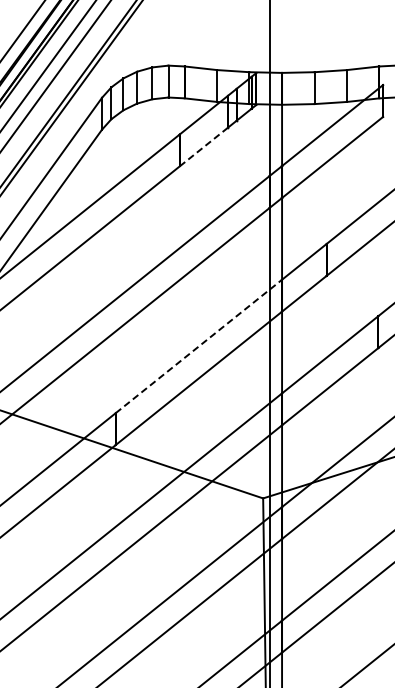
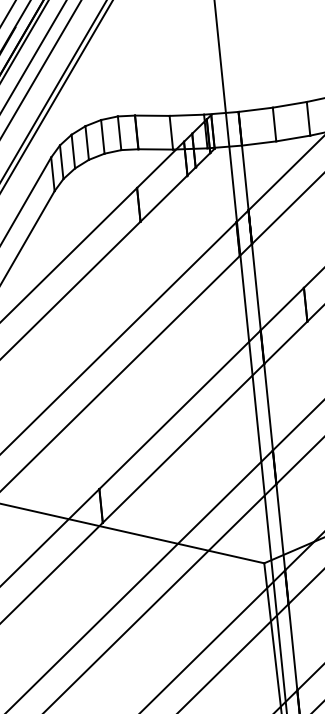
line: (203, 147) -> (163, 199), dashed -> solid
line: (198, 346) -> (179, 409), dashed -> solid

